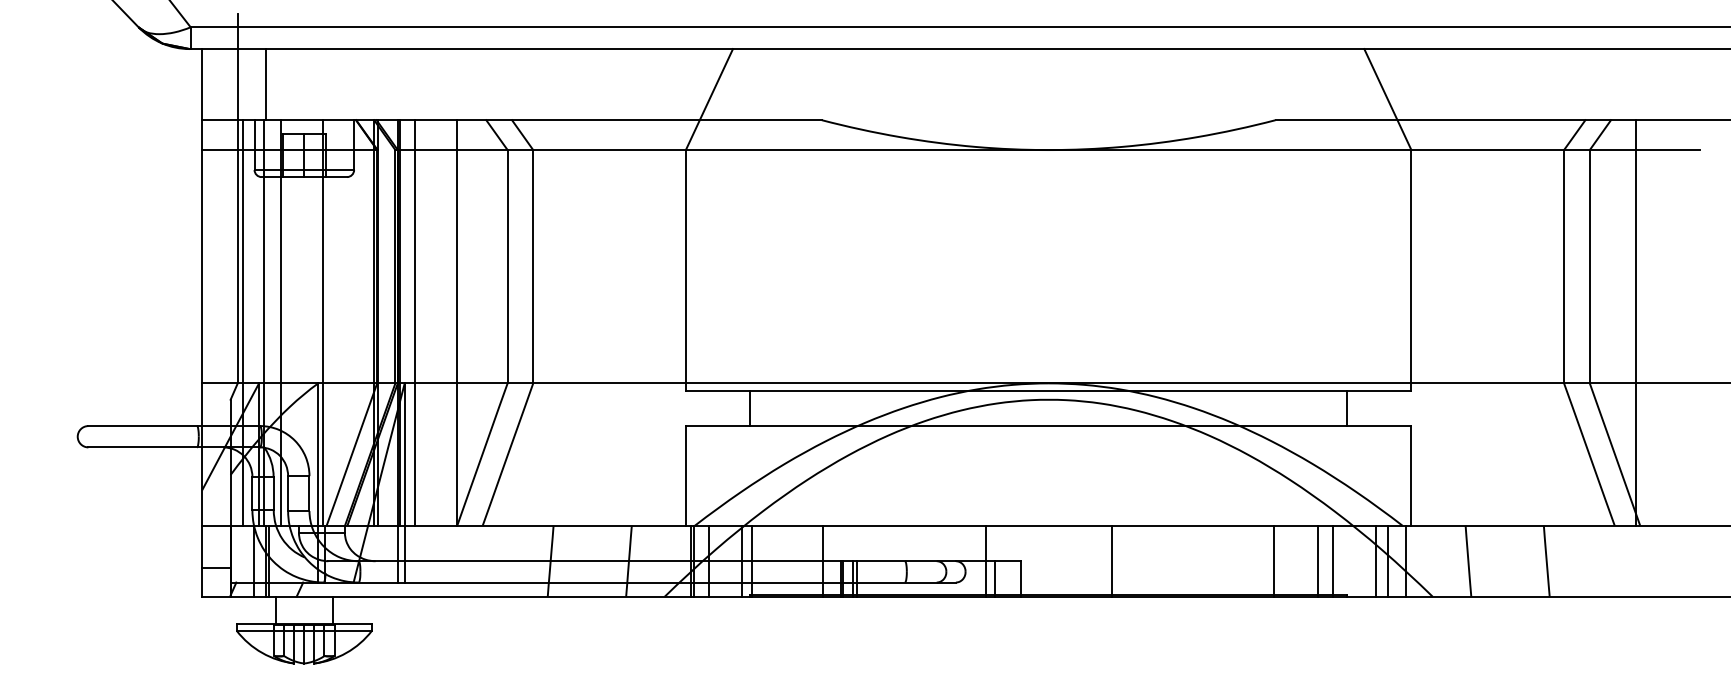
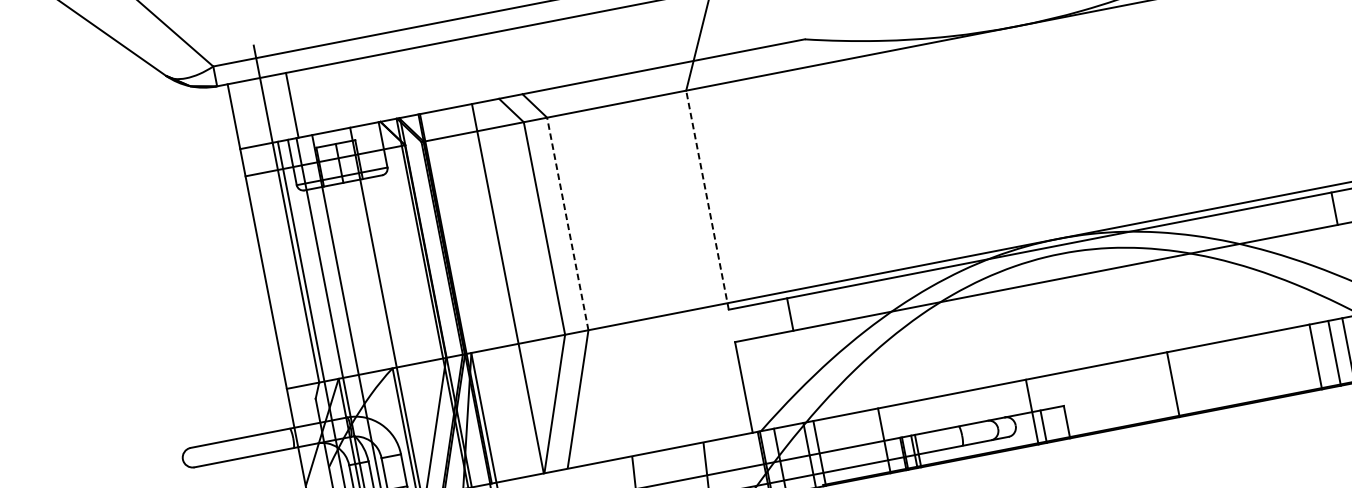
line: (533, 266) -> (567, 223), solid -> dashed
line: (685, 269) -> (706, 199), solid -> dashed
line: (415, 322) -> (470, 295), removed
line: (1111, 560) -> (1173, 384), moved
line: (1274, 560) -> (1316, 356), moved

